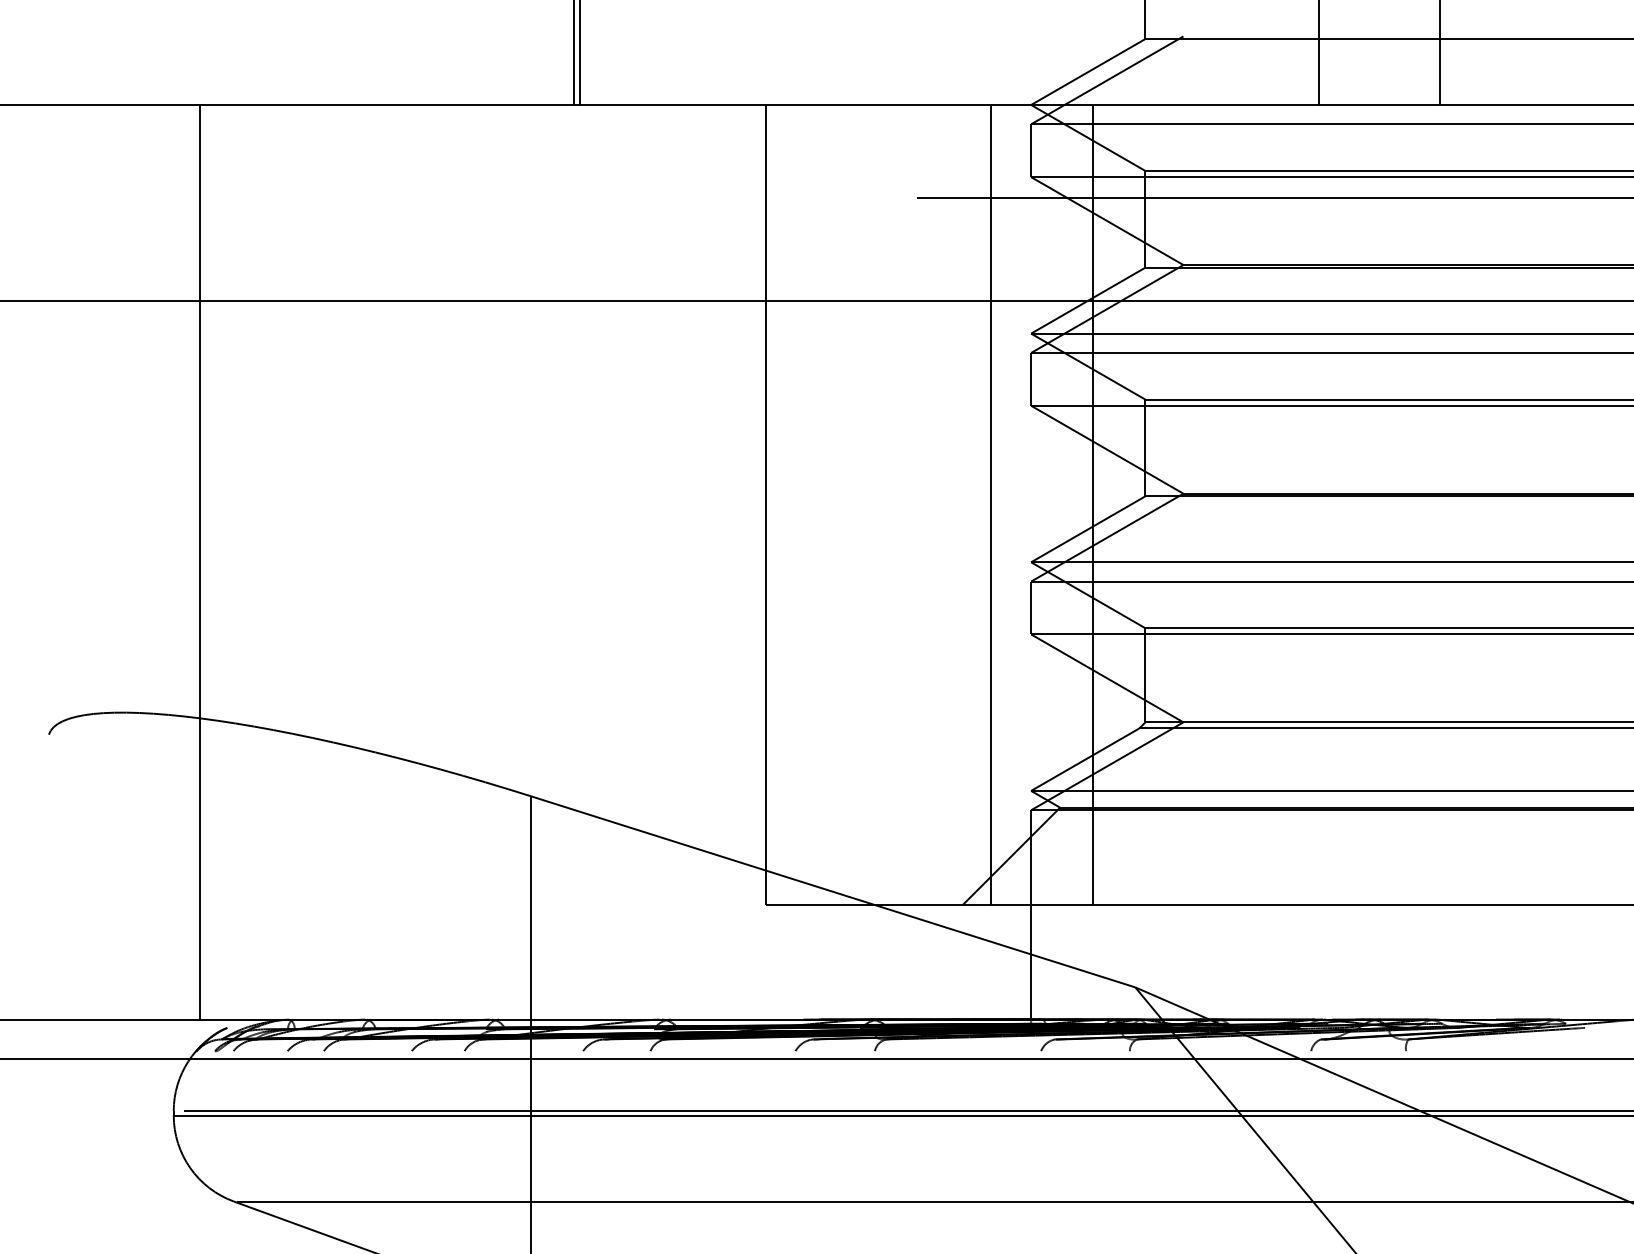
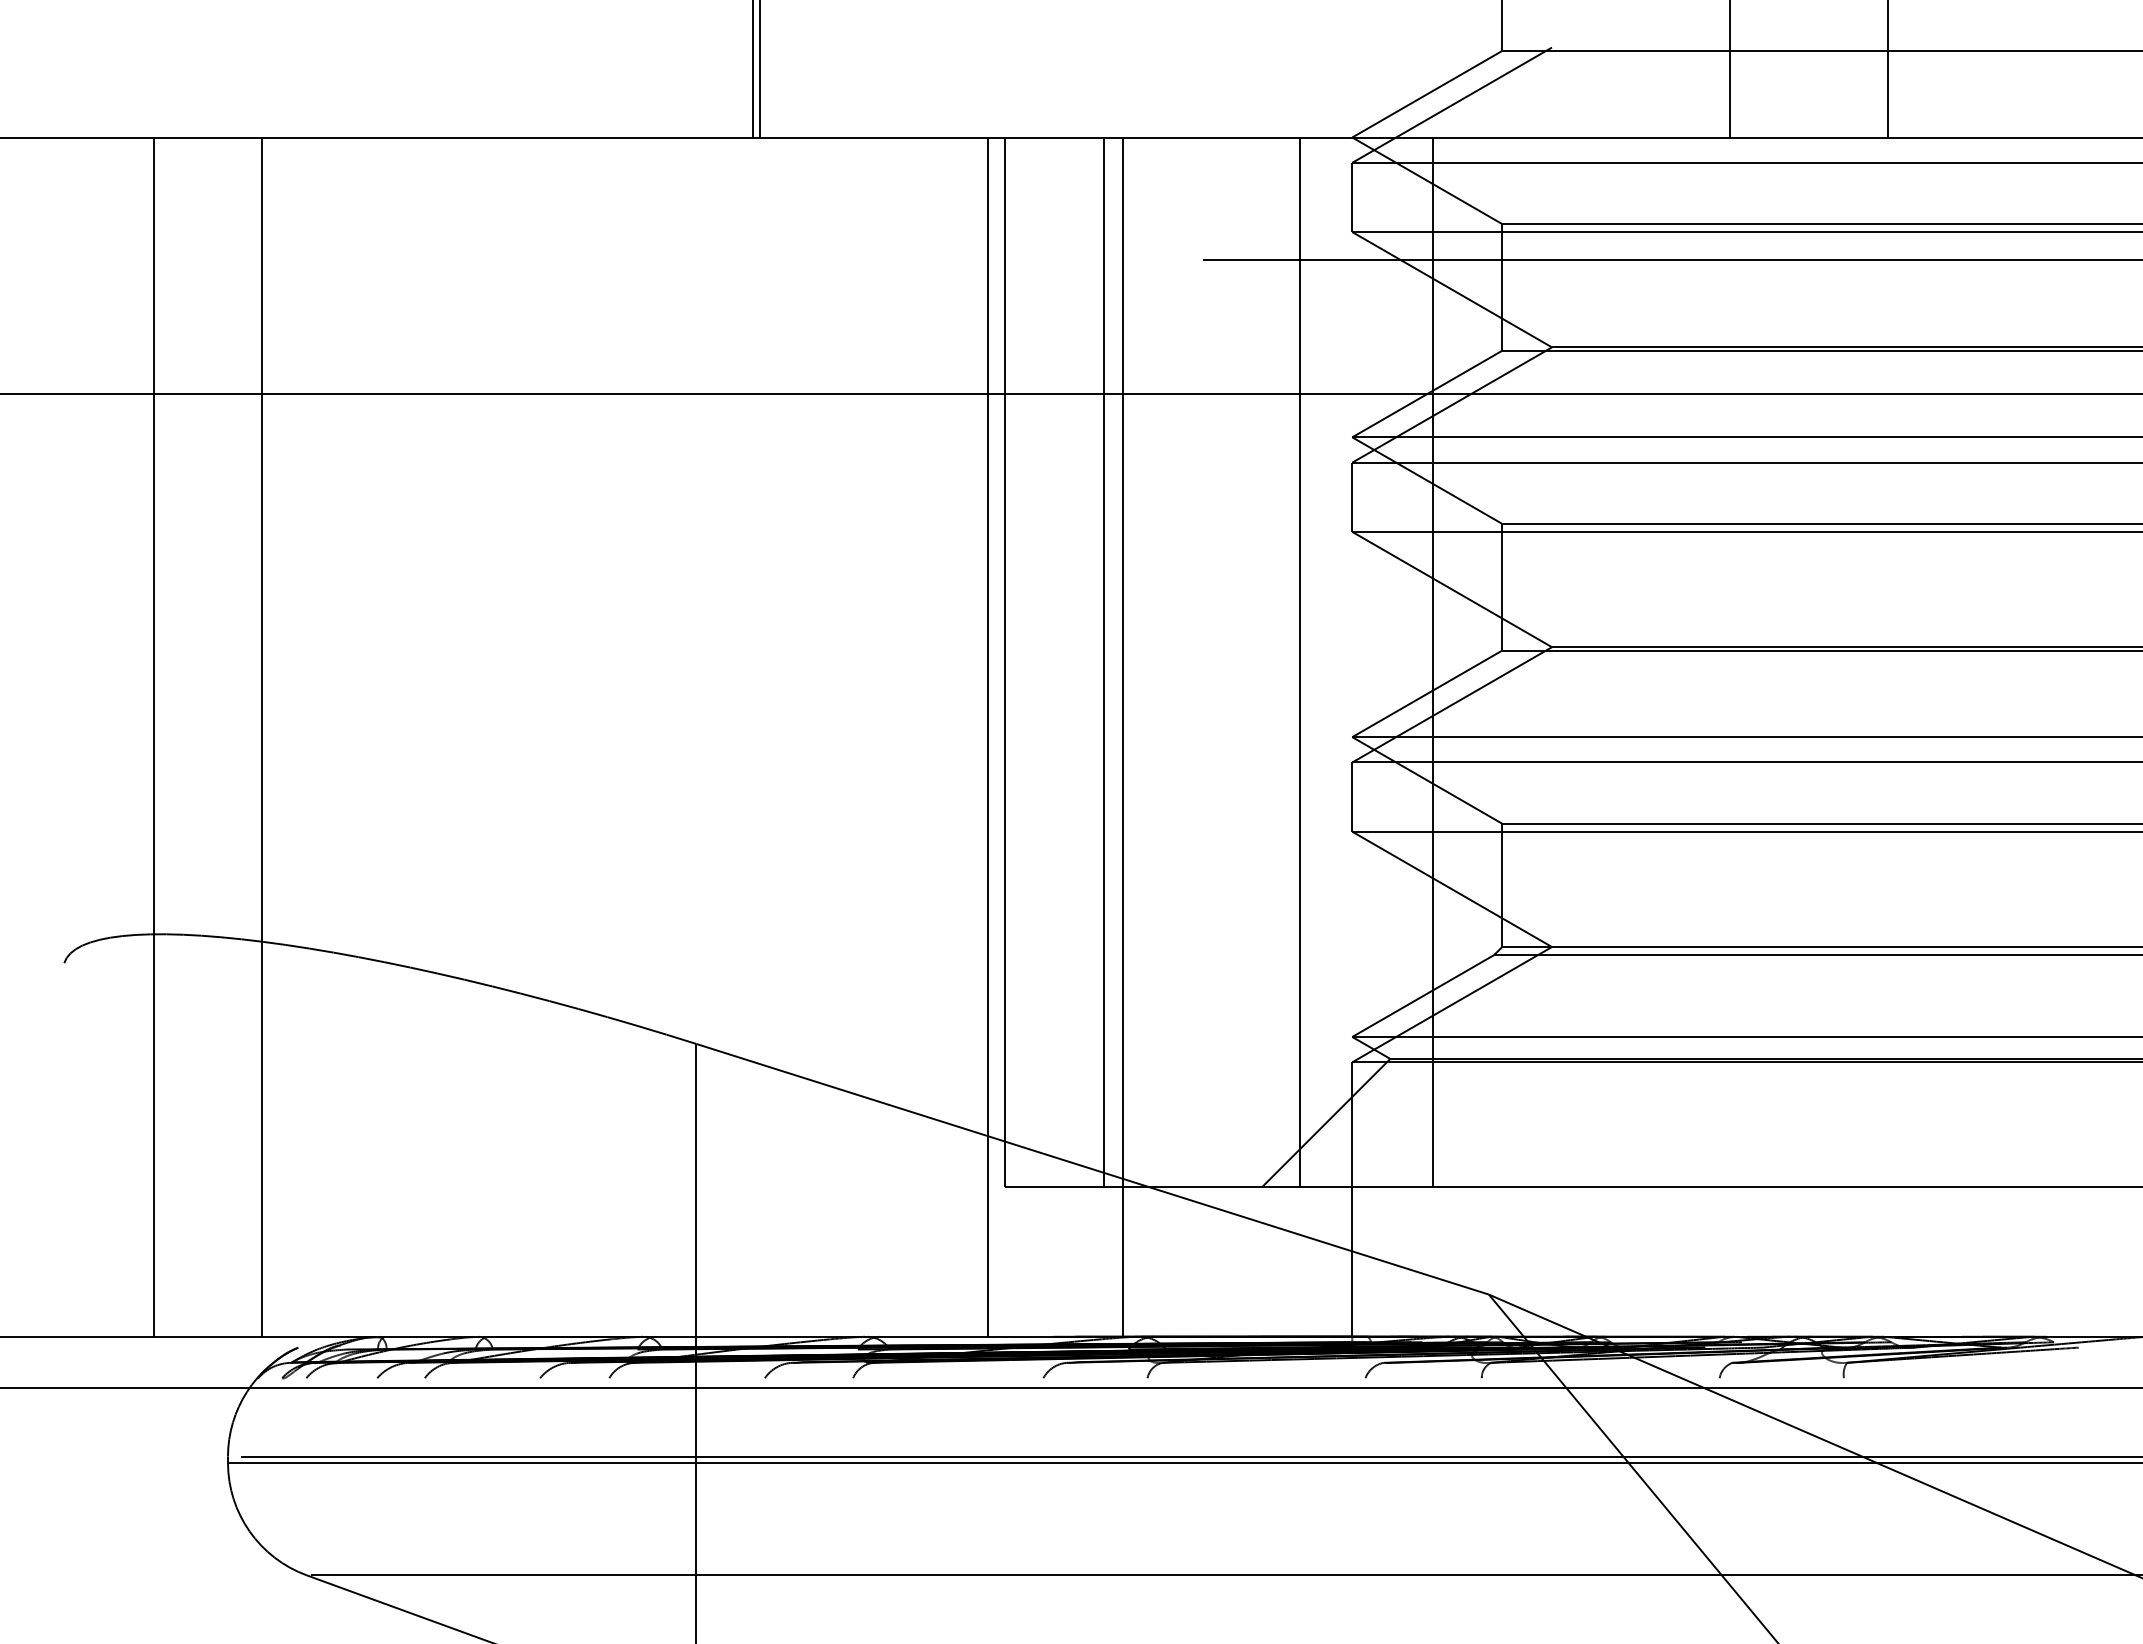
line: (841, 504) -> (1103, 661), added
line: (117, 561) -> (154, 736), added
line: (752, 561) -> (987, 736), added
line: (855, 561) -> (1122, 736), added

